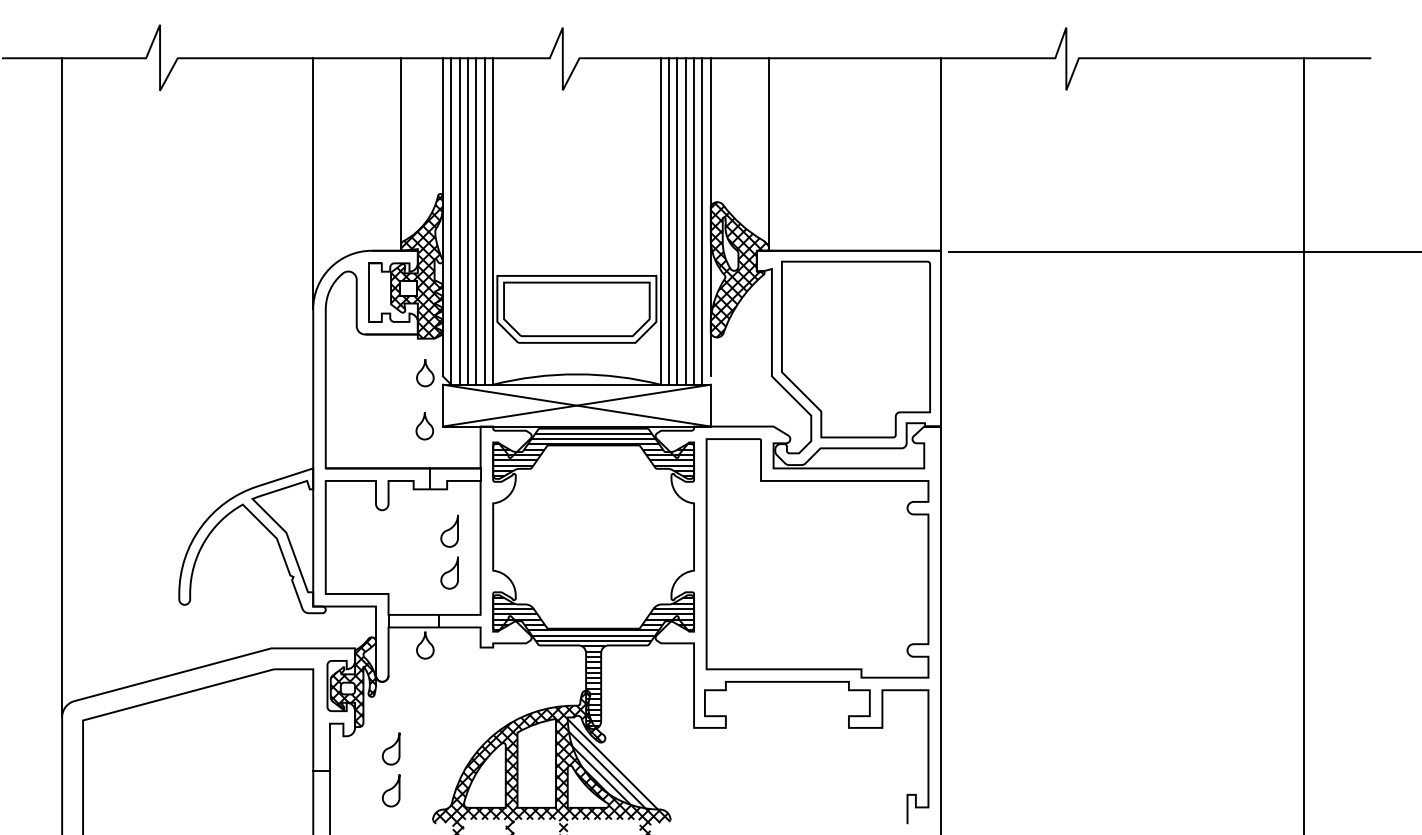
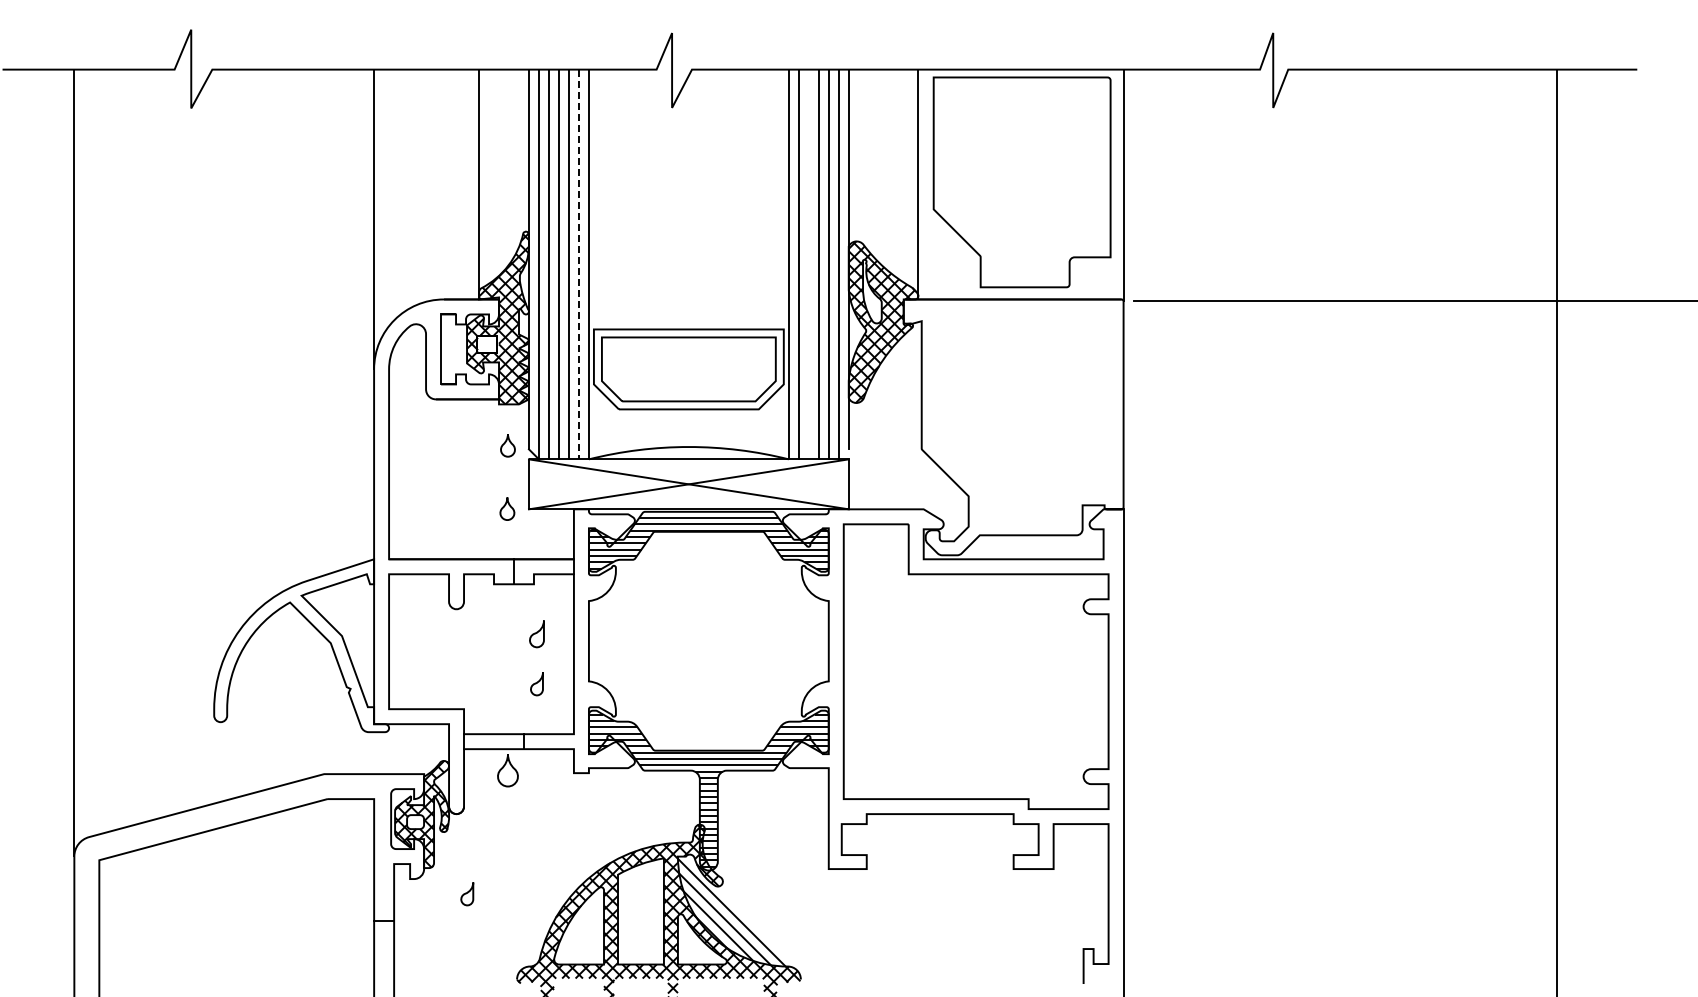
line: (484, 221) -> (578, 264), solid -> dashed
line: (677, 221) -> (808, 264), removed
part: (855, 349) -> (1021, 182), moved
part: (424, 373) -> (507, 445), size x0.7
part: (424, 425) -> (507, 508), size x0.7
part: (449, 530) -> (536, 633), size x0.7
part: (449, 572) -> (536, 683), size x0.6
part: (391, 748) -> (467, 893), size x0.6
part: (391, 790) -> (467, 943), removed

